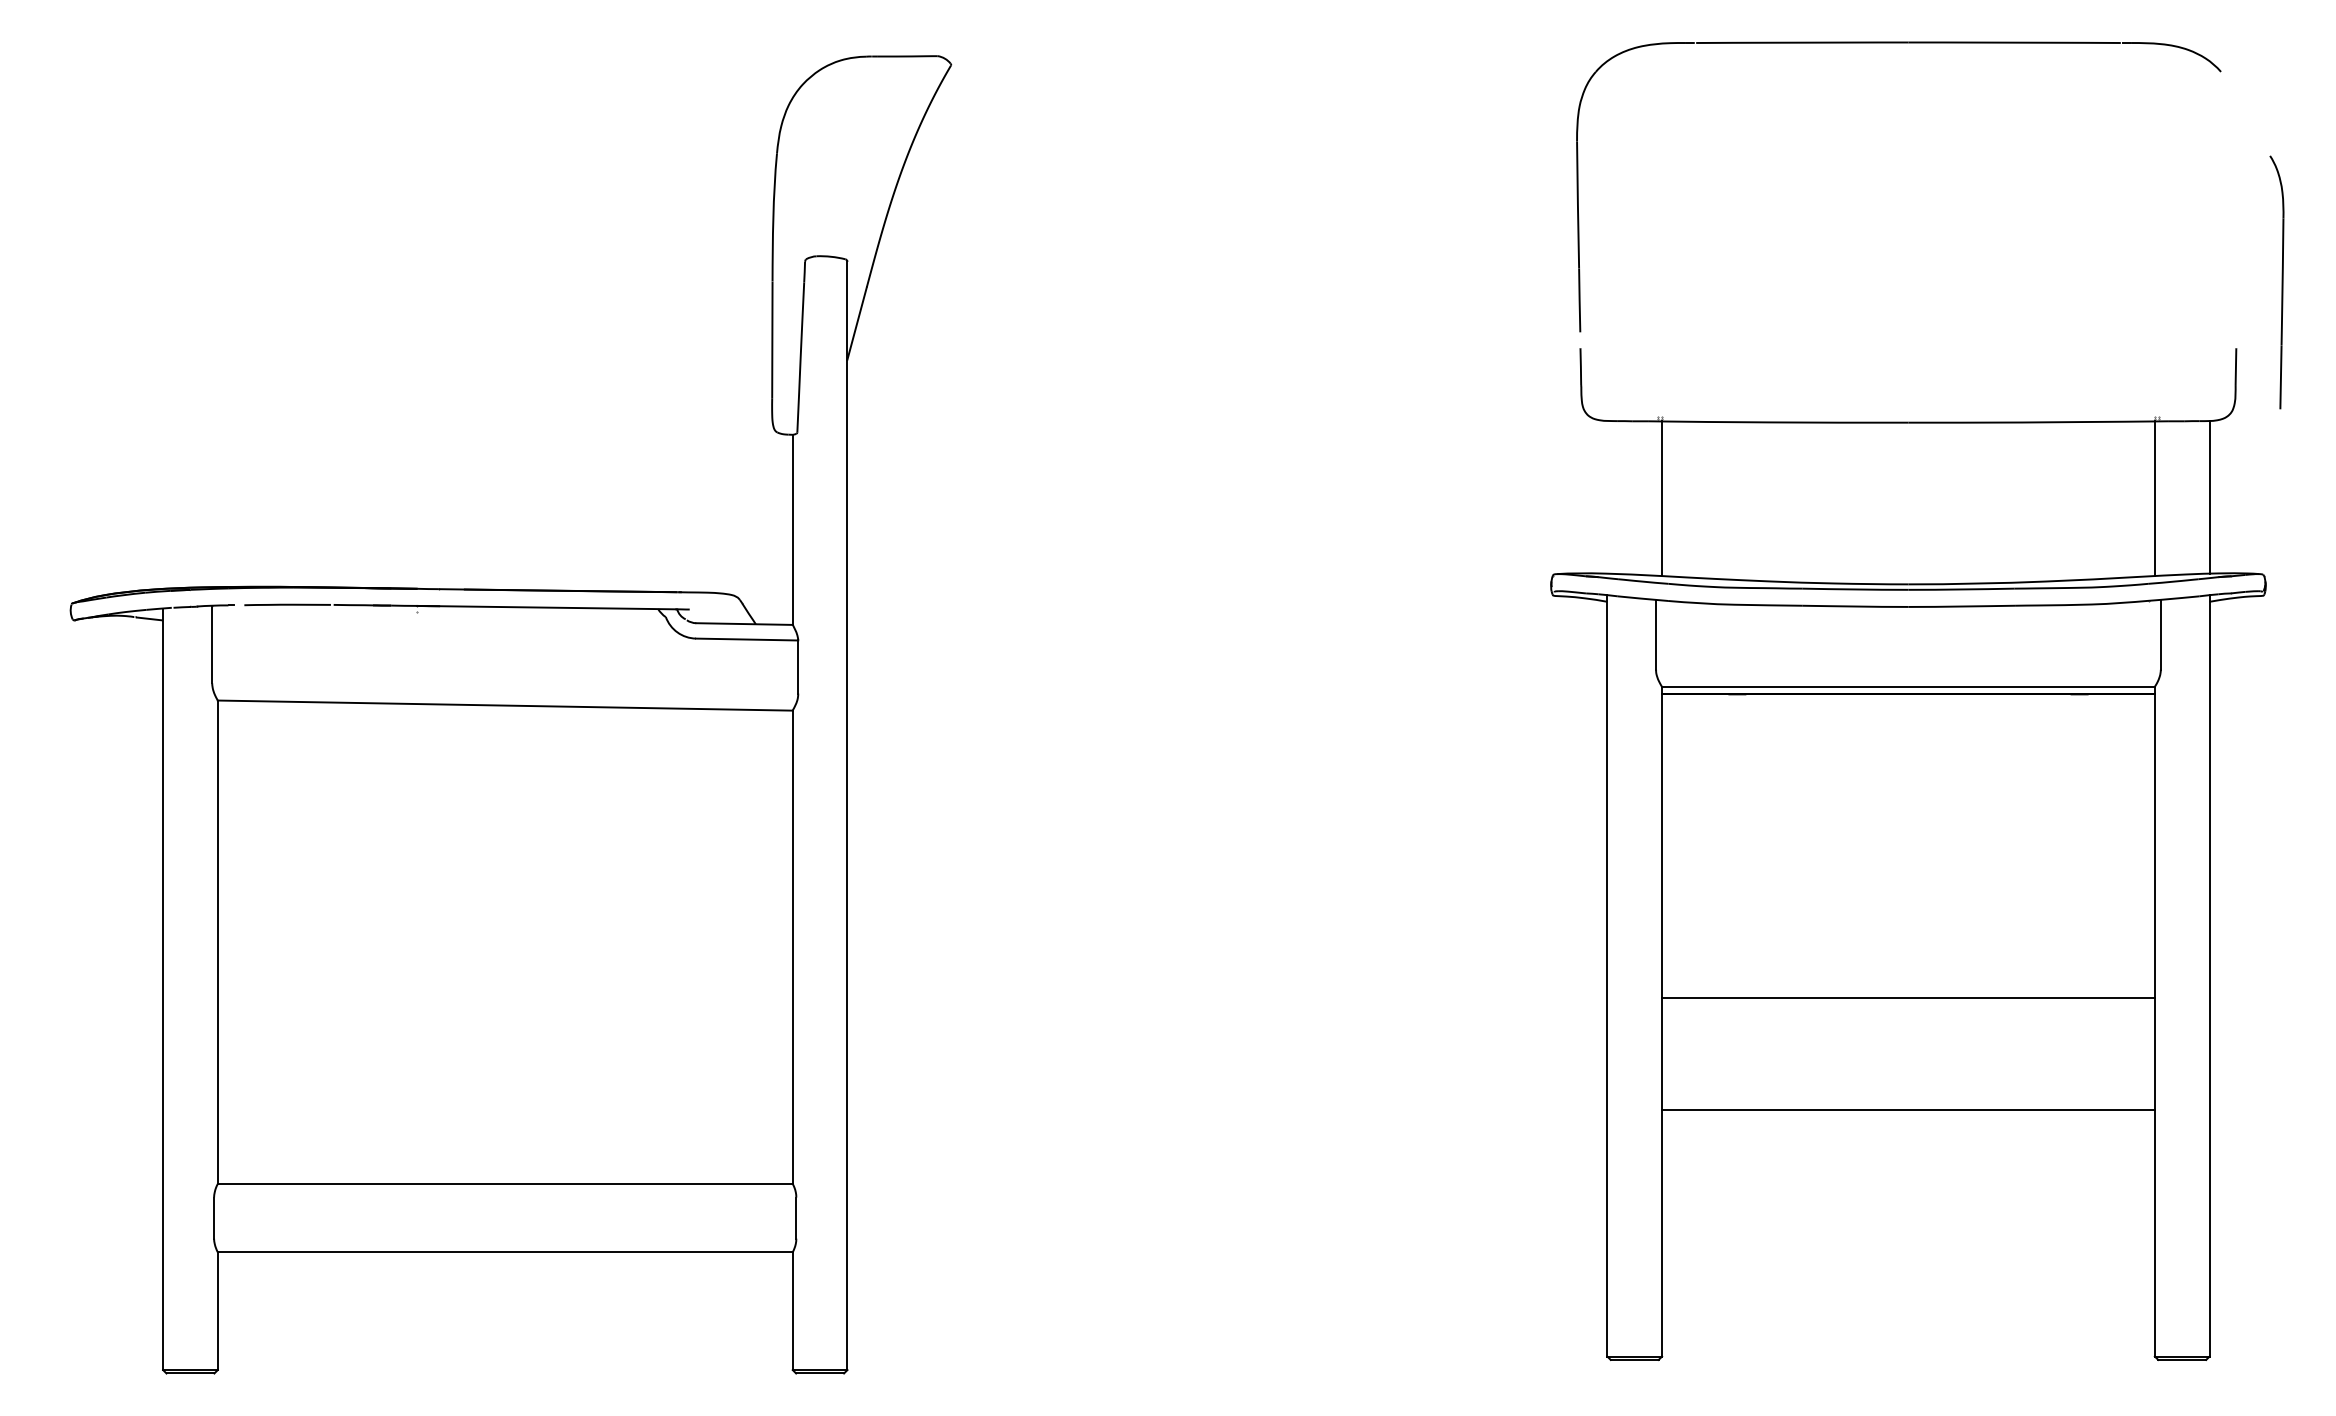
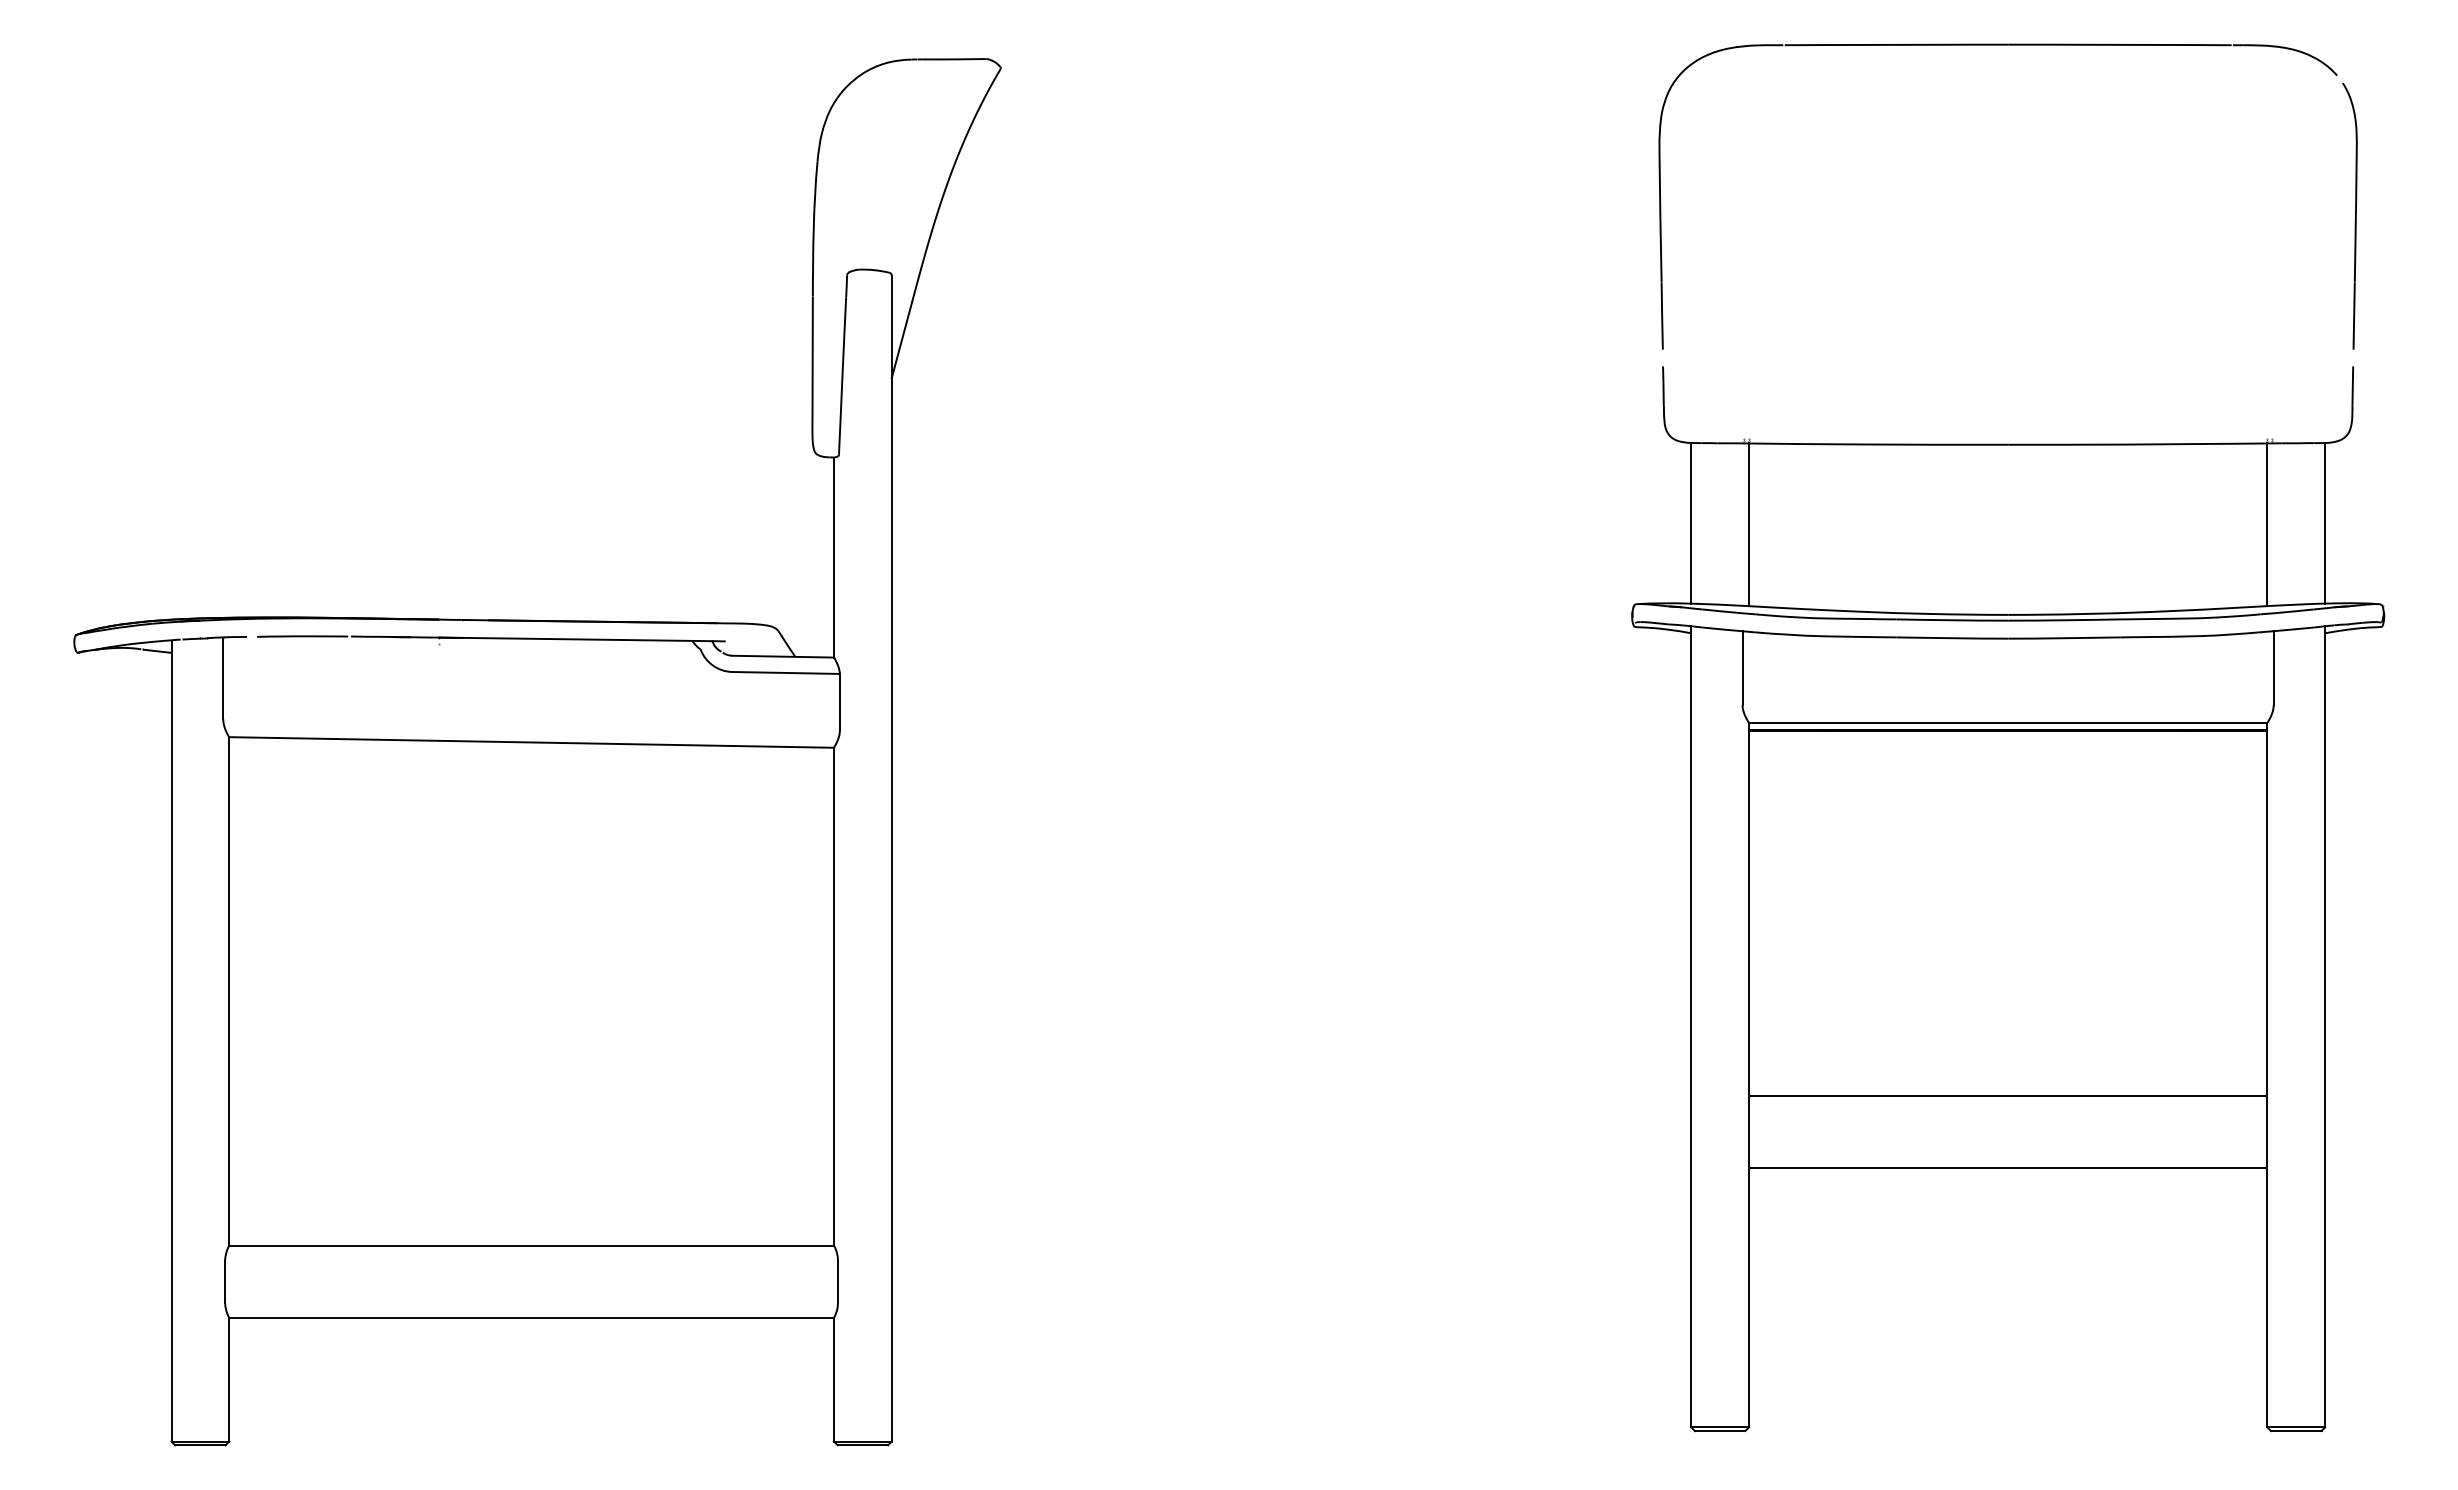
part: (2276, 281) -> (2349, 215), moved
line: (1607, 496) -> (1691, 522), added
line: (1907, 998) -> (2007, 1096), moved

